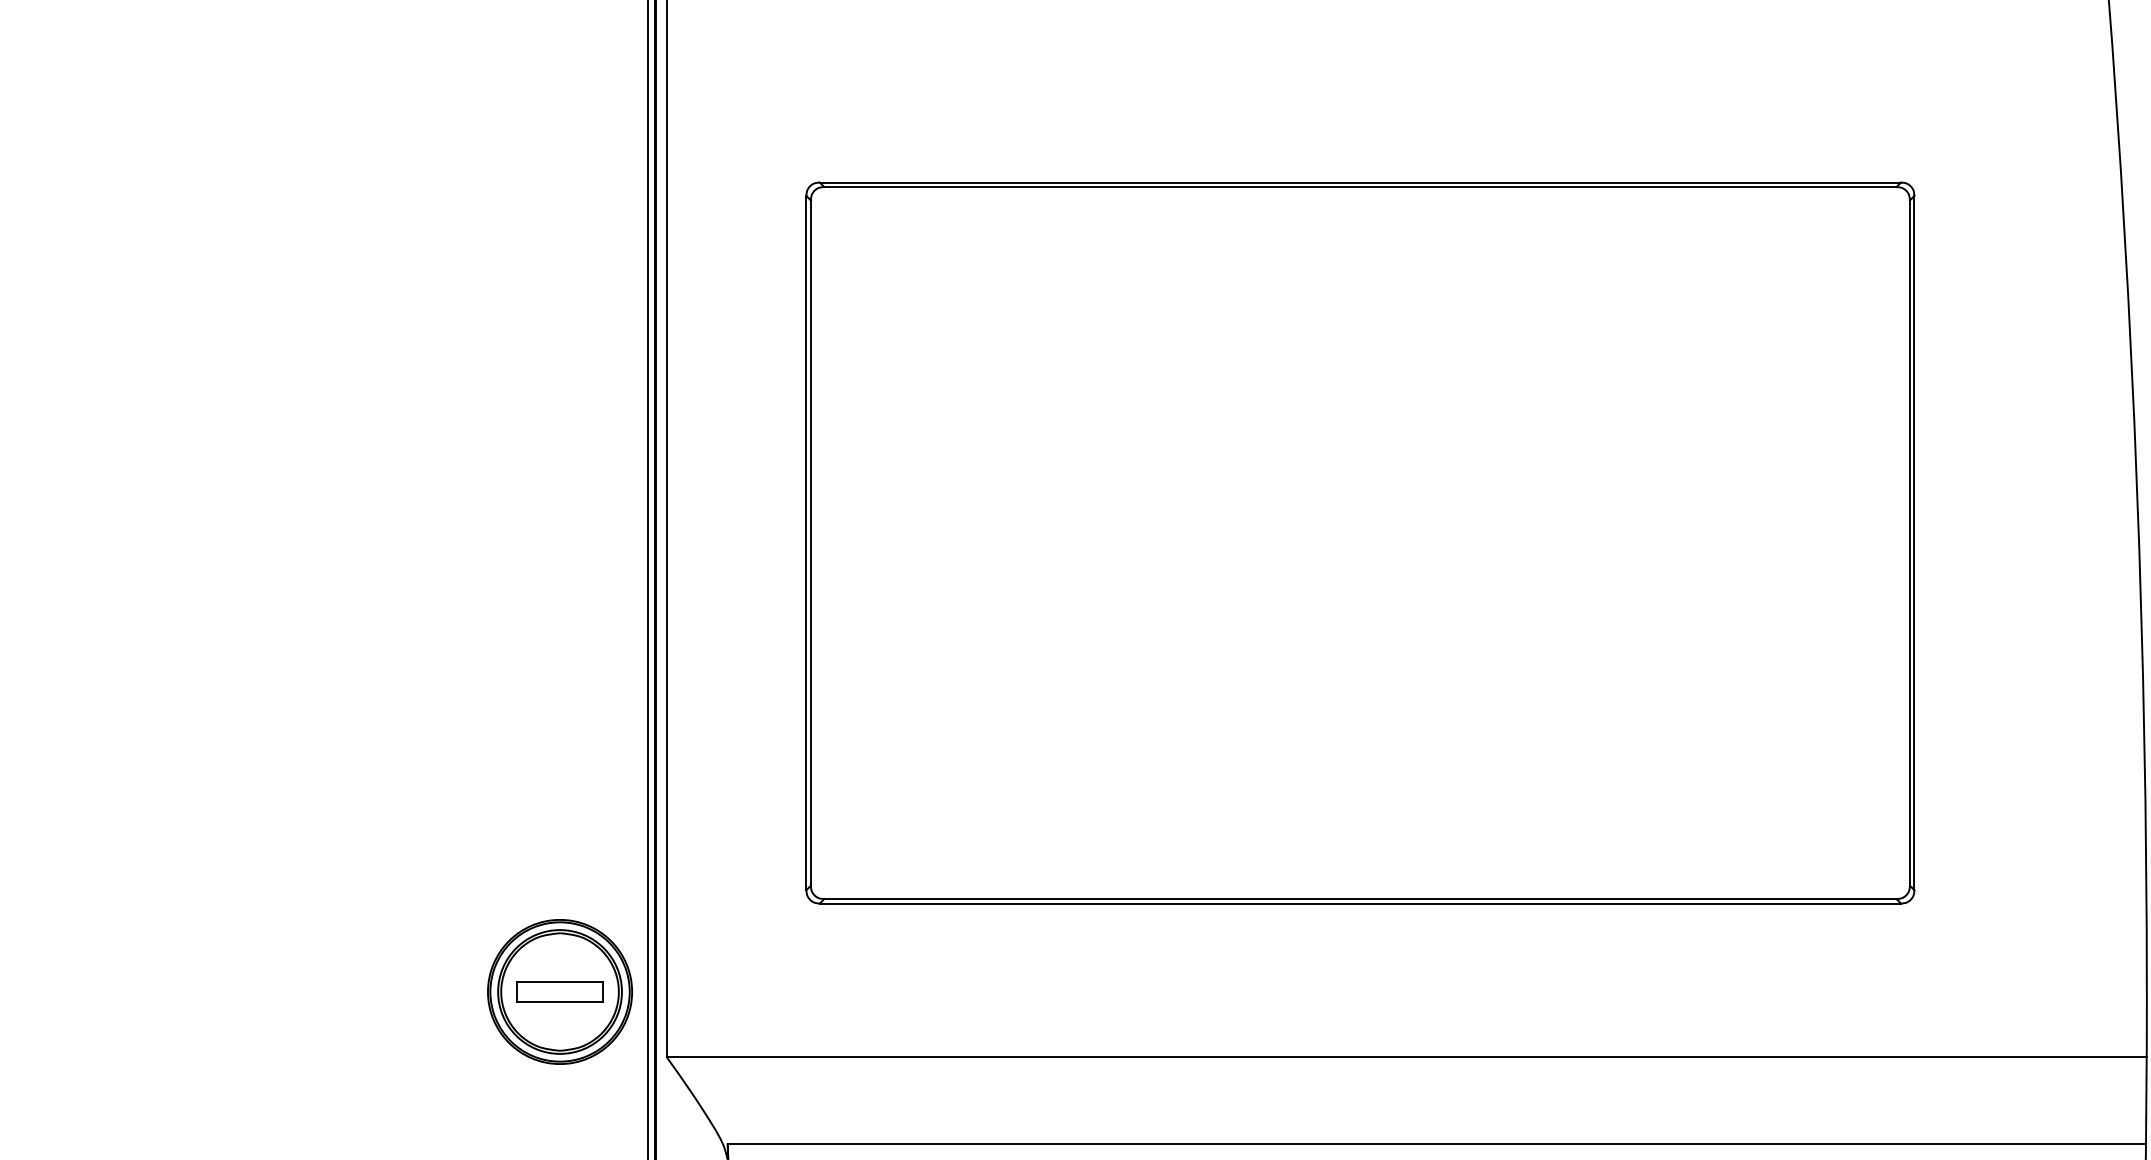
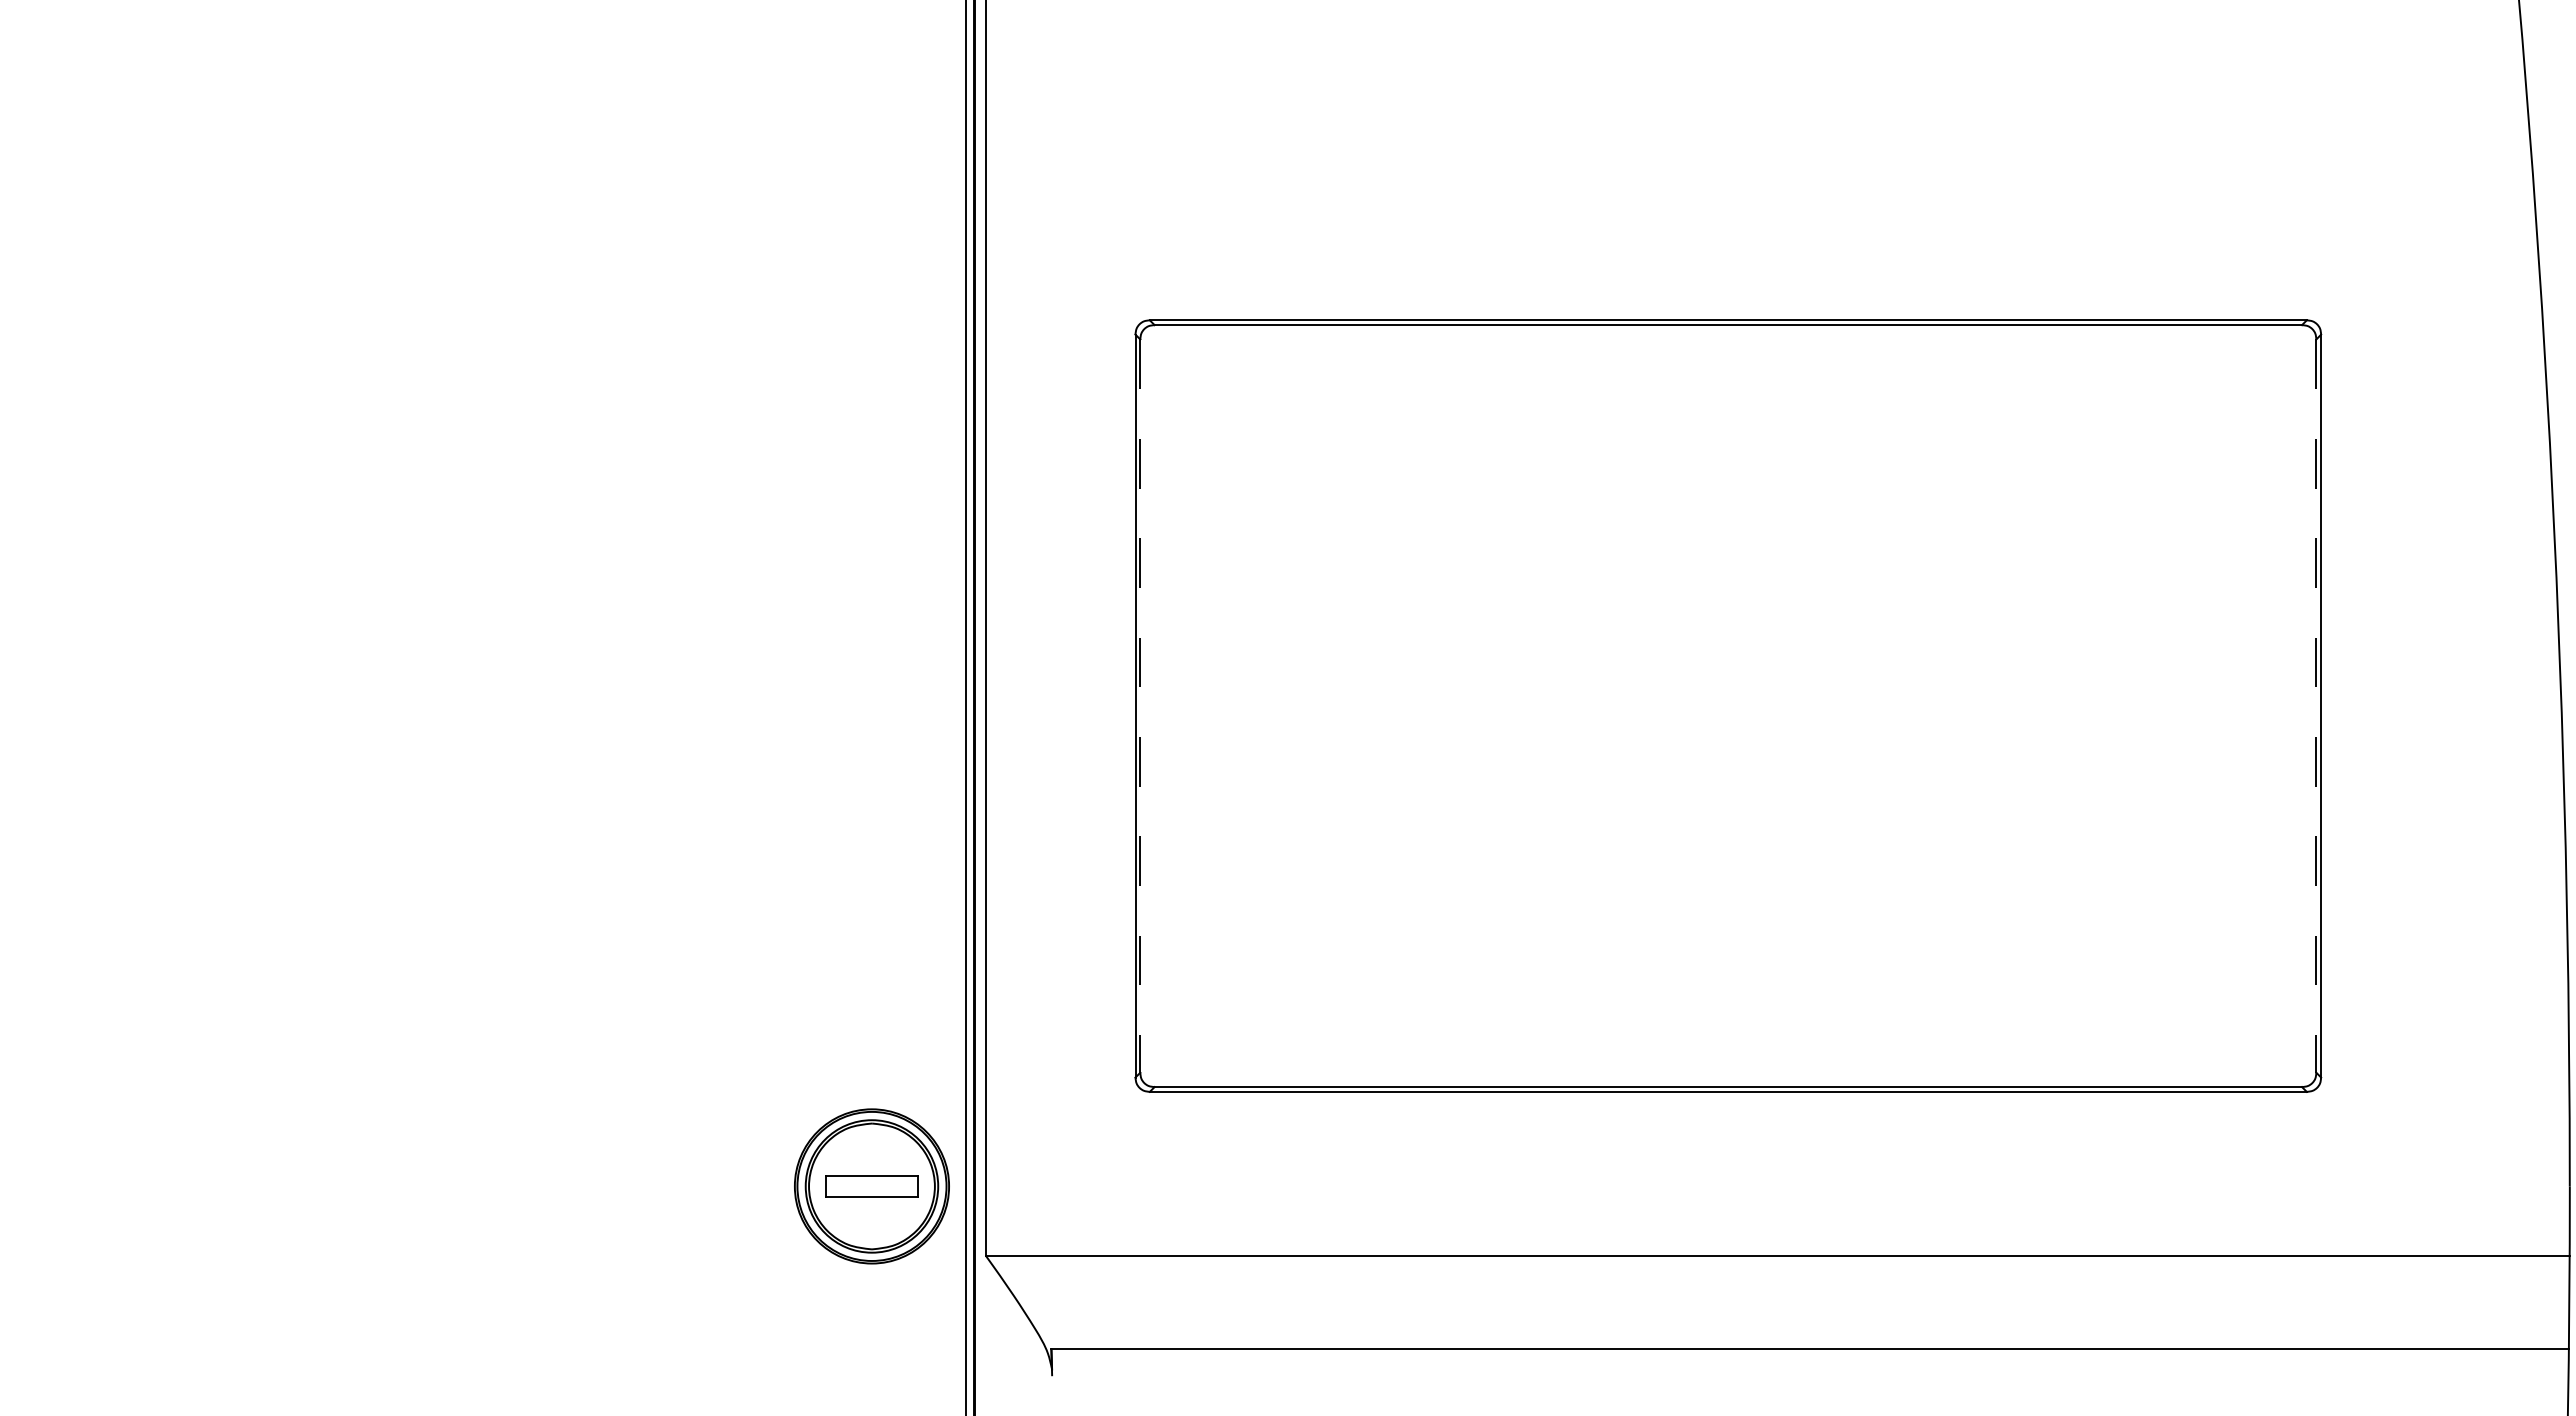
line: (811, 543) -> (1140, 706), solid -> dashed
line: (1910, 543) -> (2316, 706), solid -> dashed

